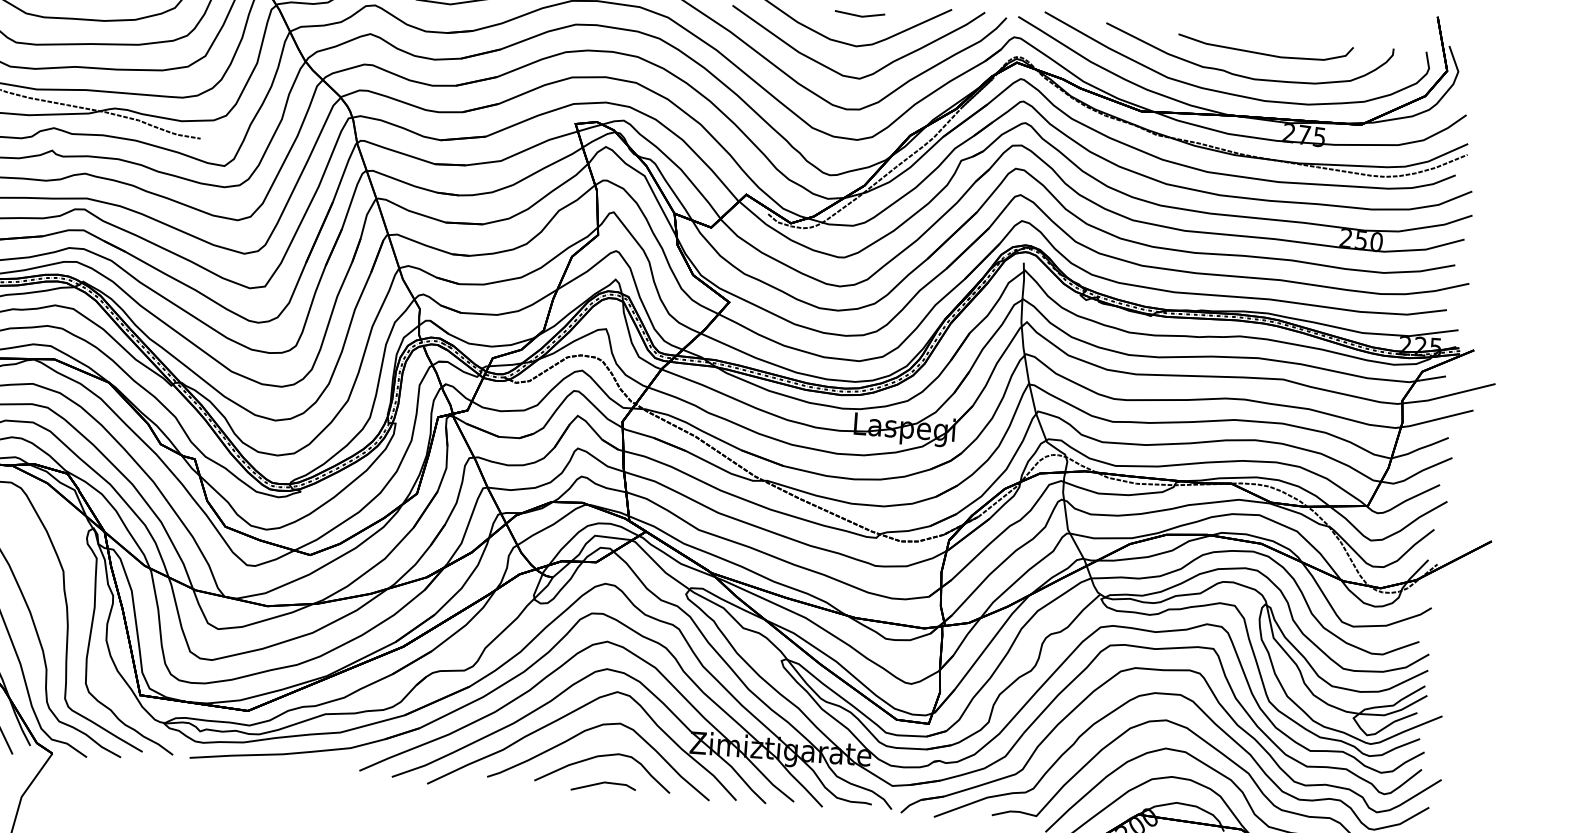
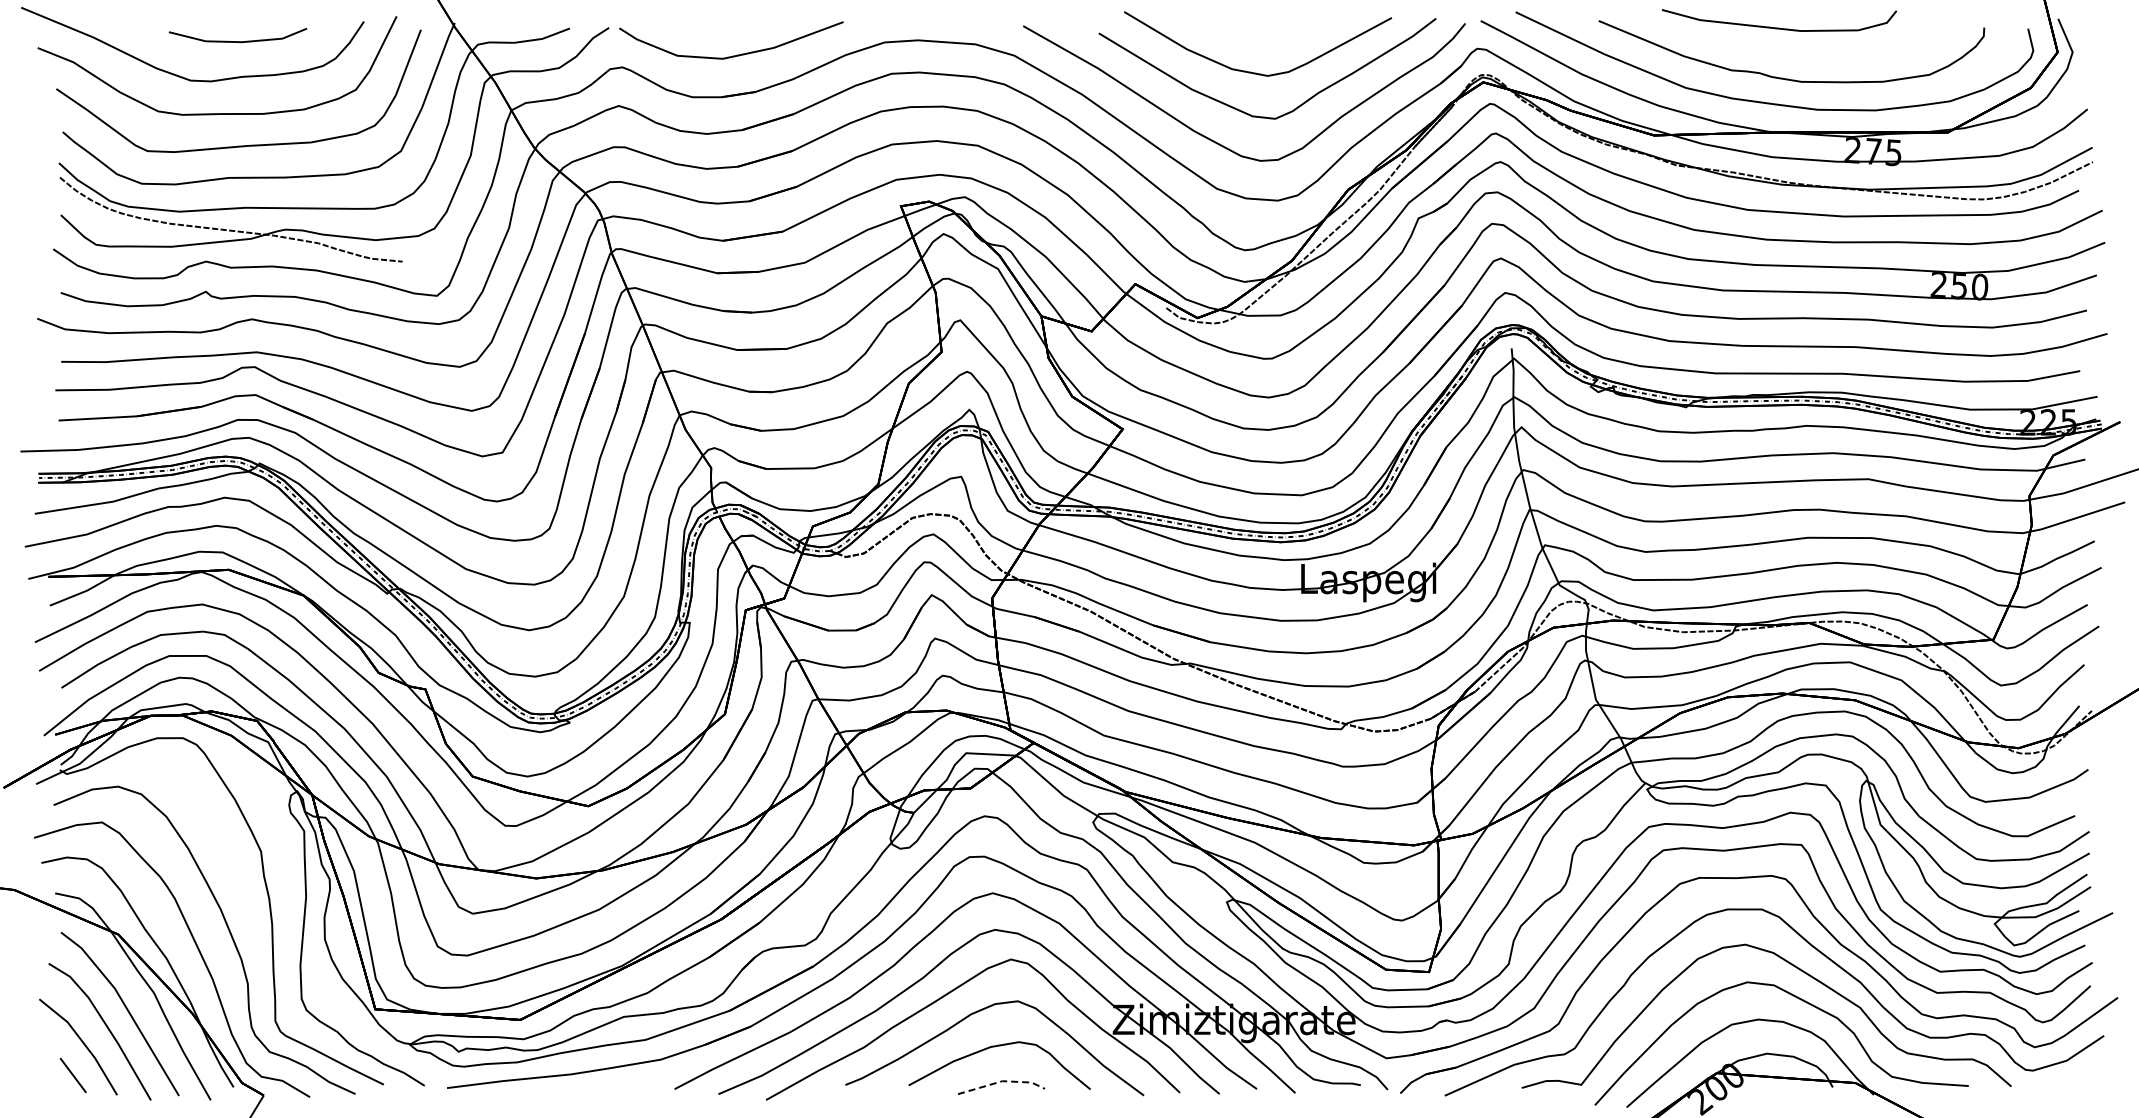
line: (859, 15) -> (1269, 34), removed
curve: (1265, 53) -> (1779, 27), moved
line: (604, 782) -> (1002, 1081), solid -> dashed

